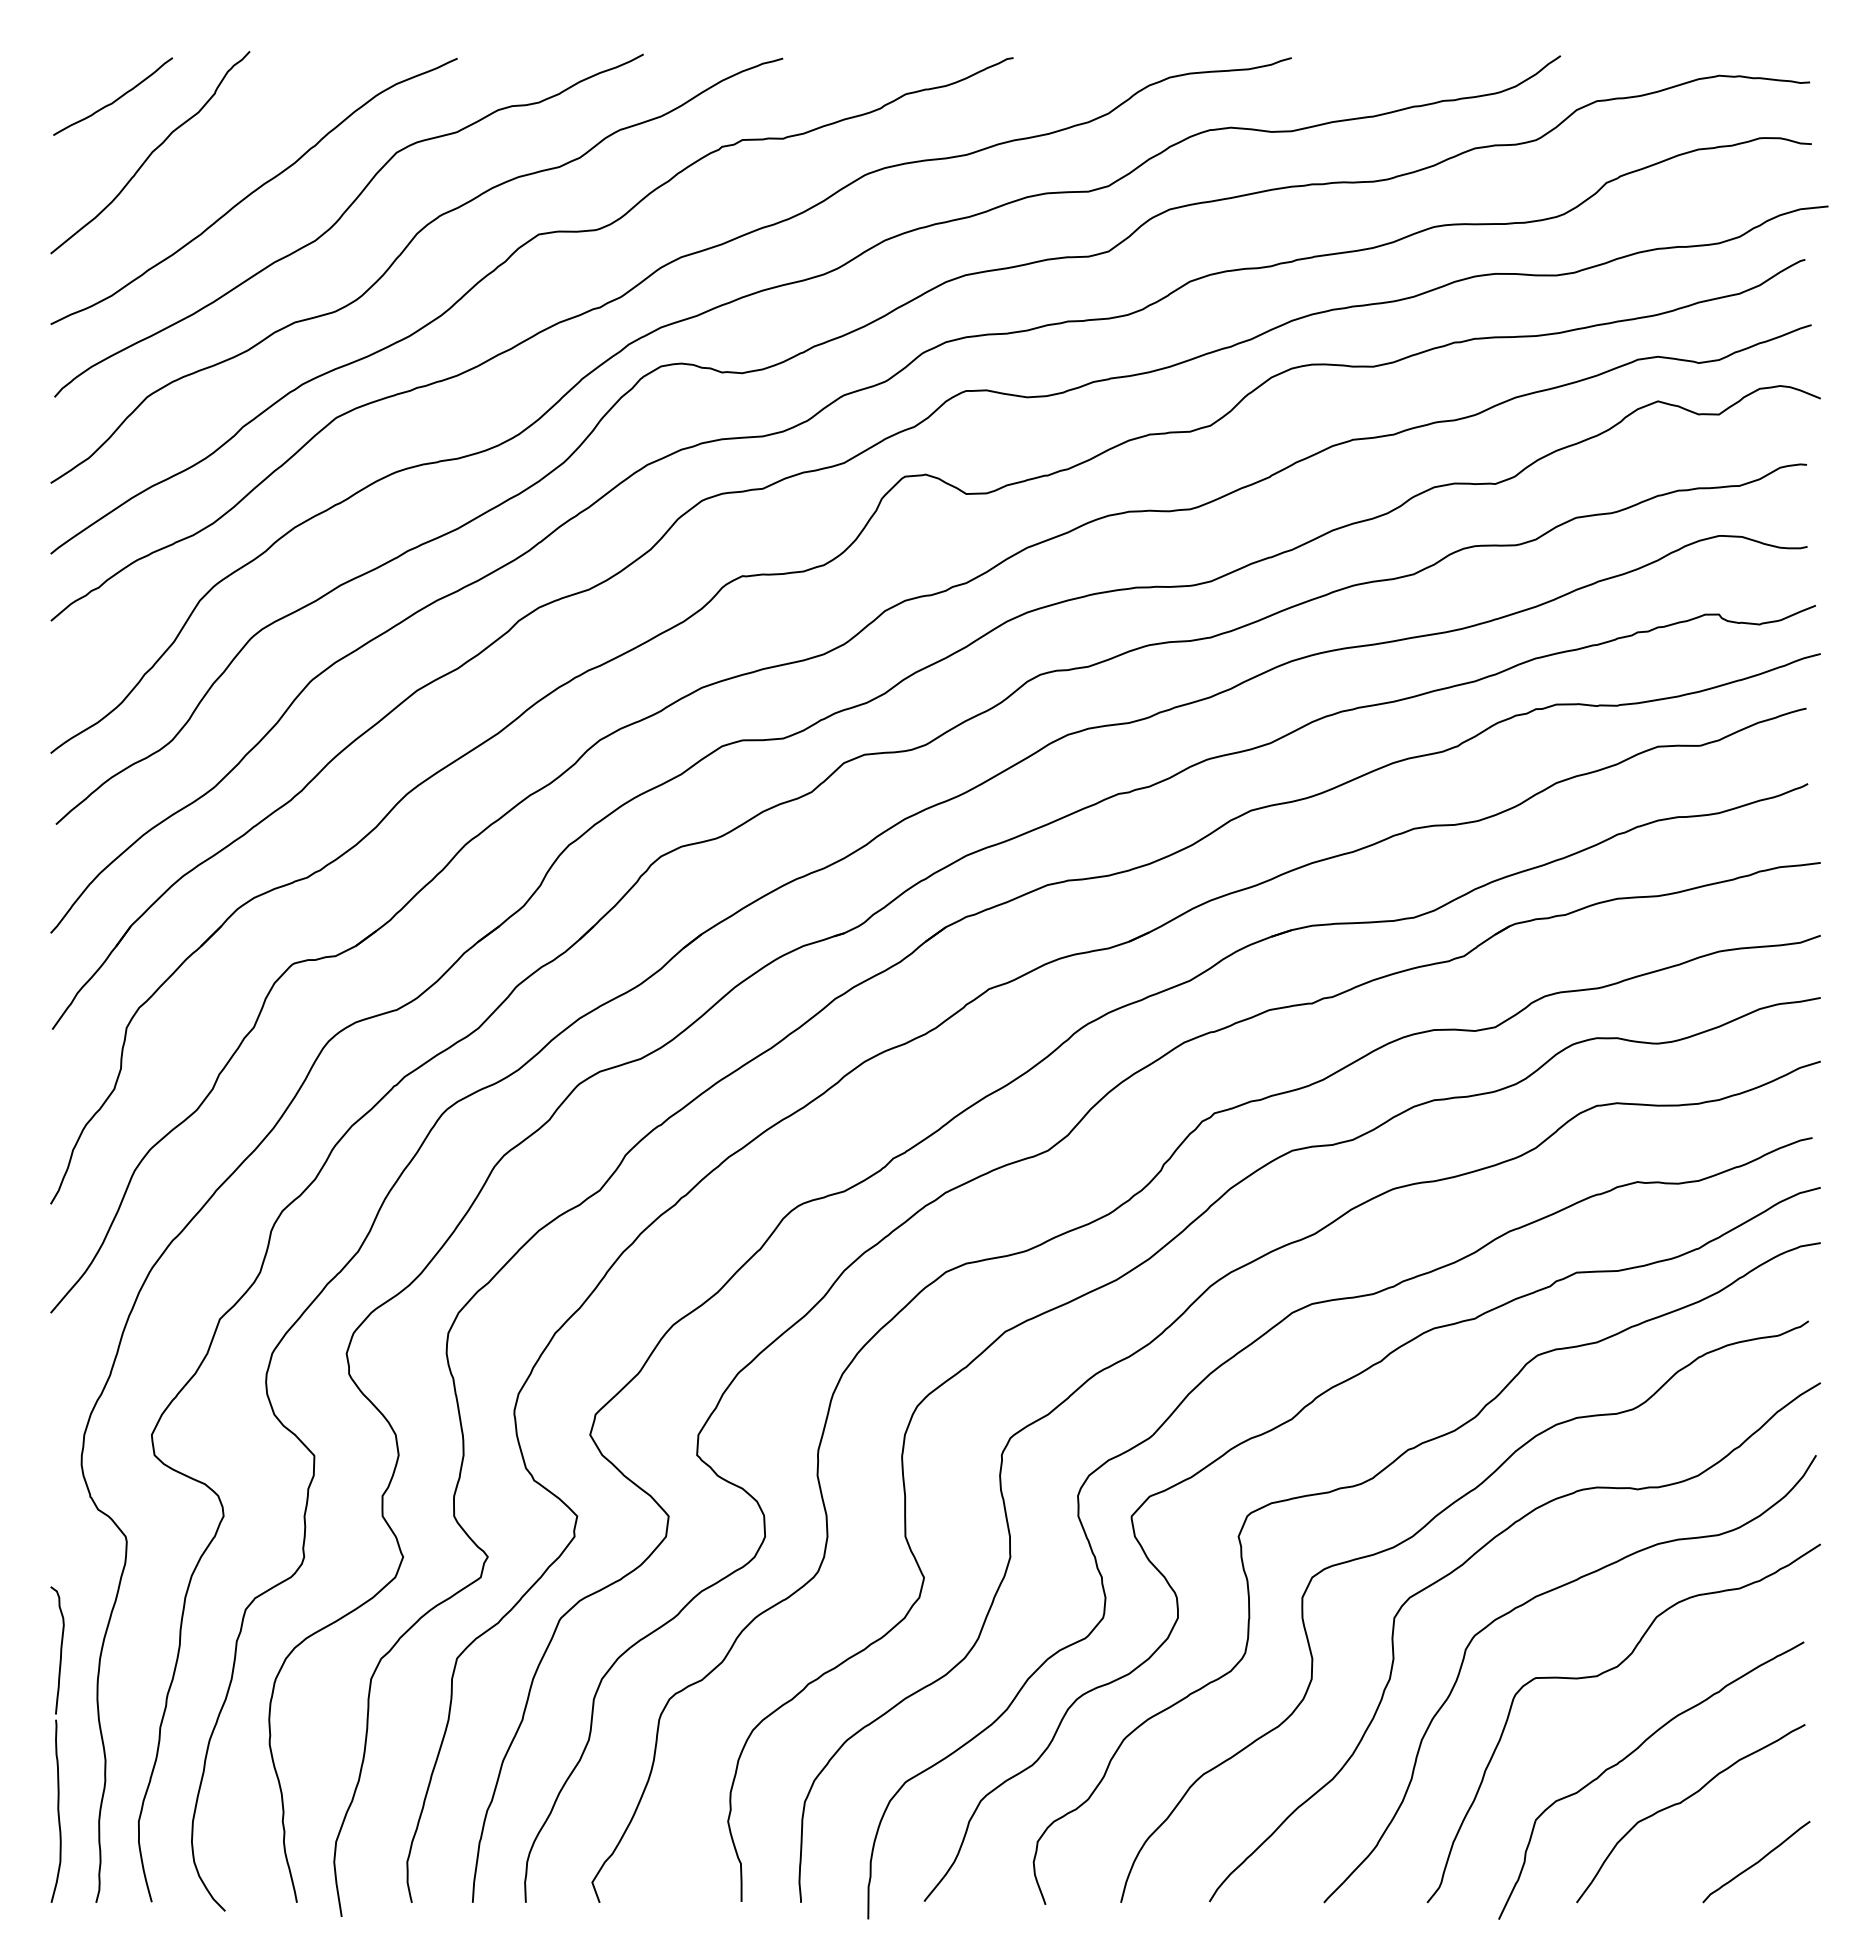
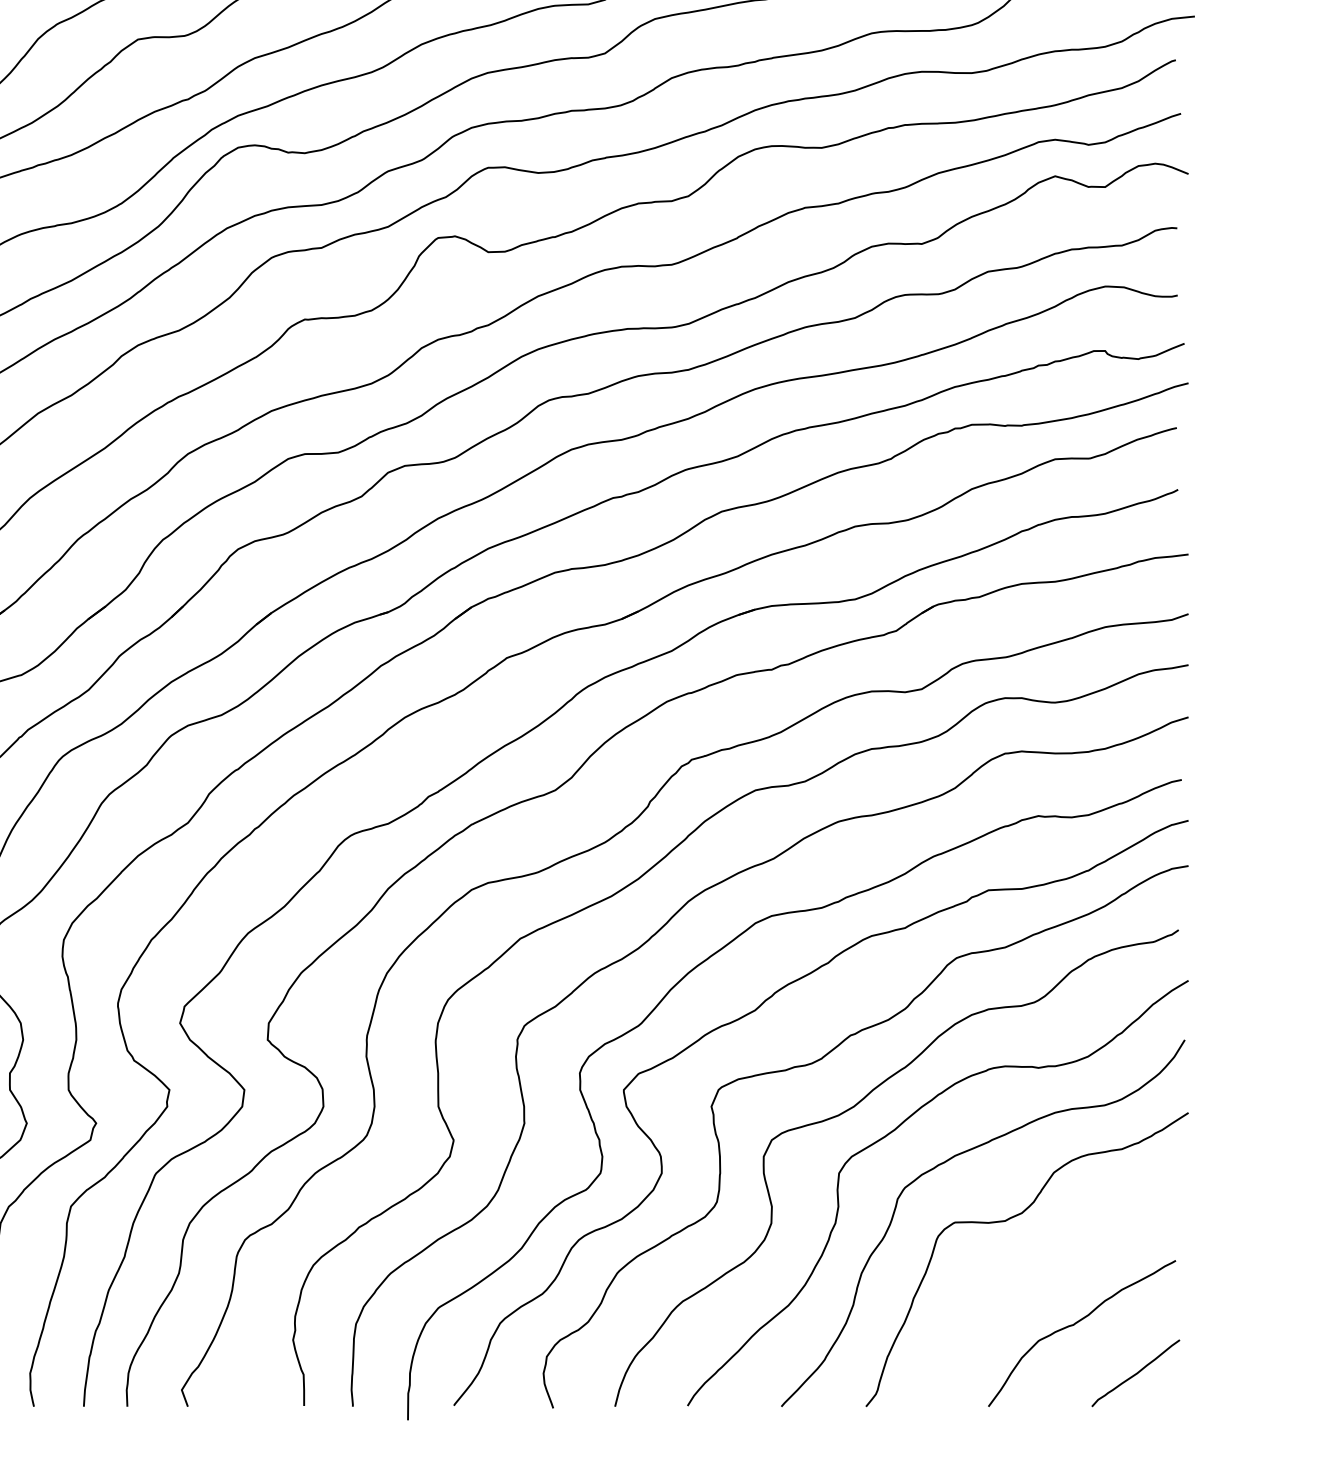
curve: (1630, 1755) -> (1032, 1285), removed

